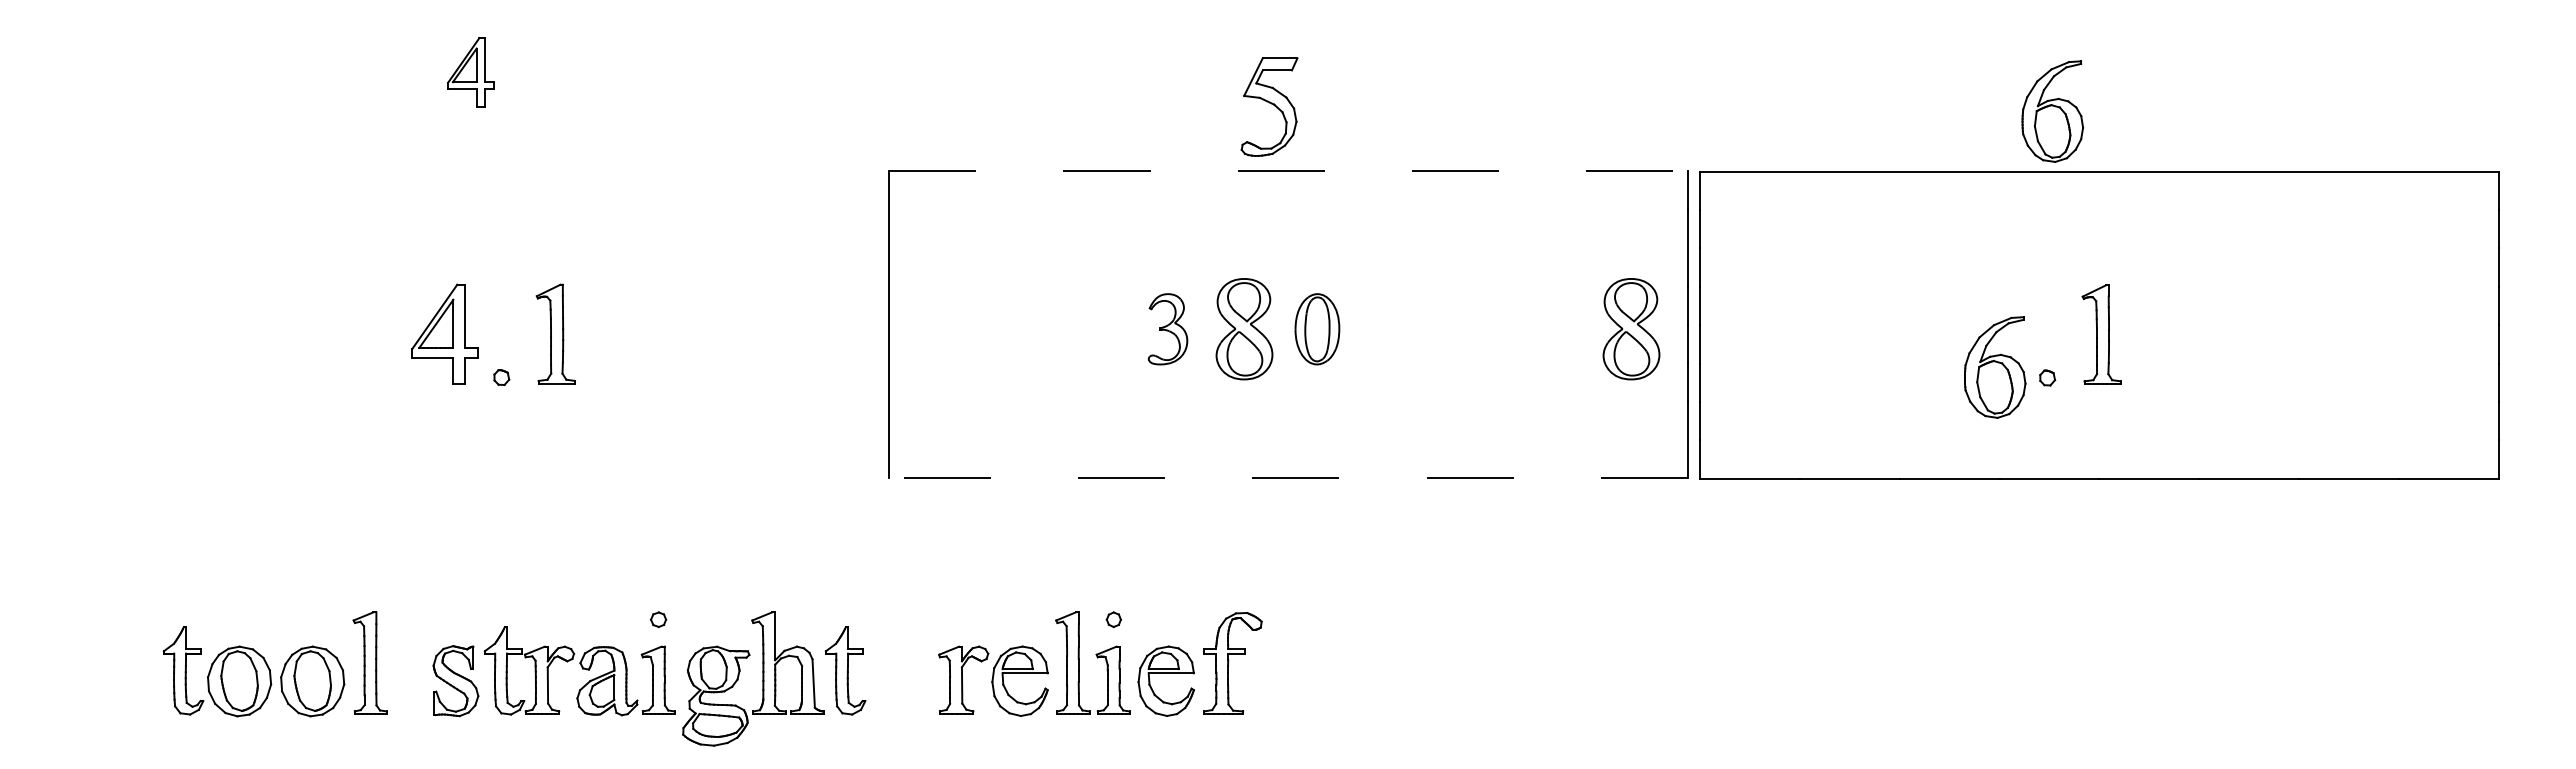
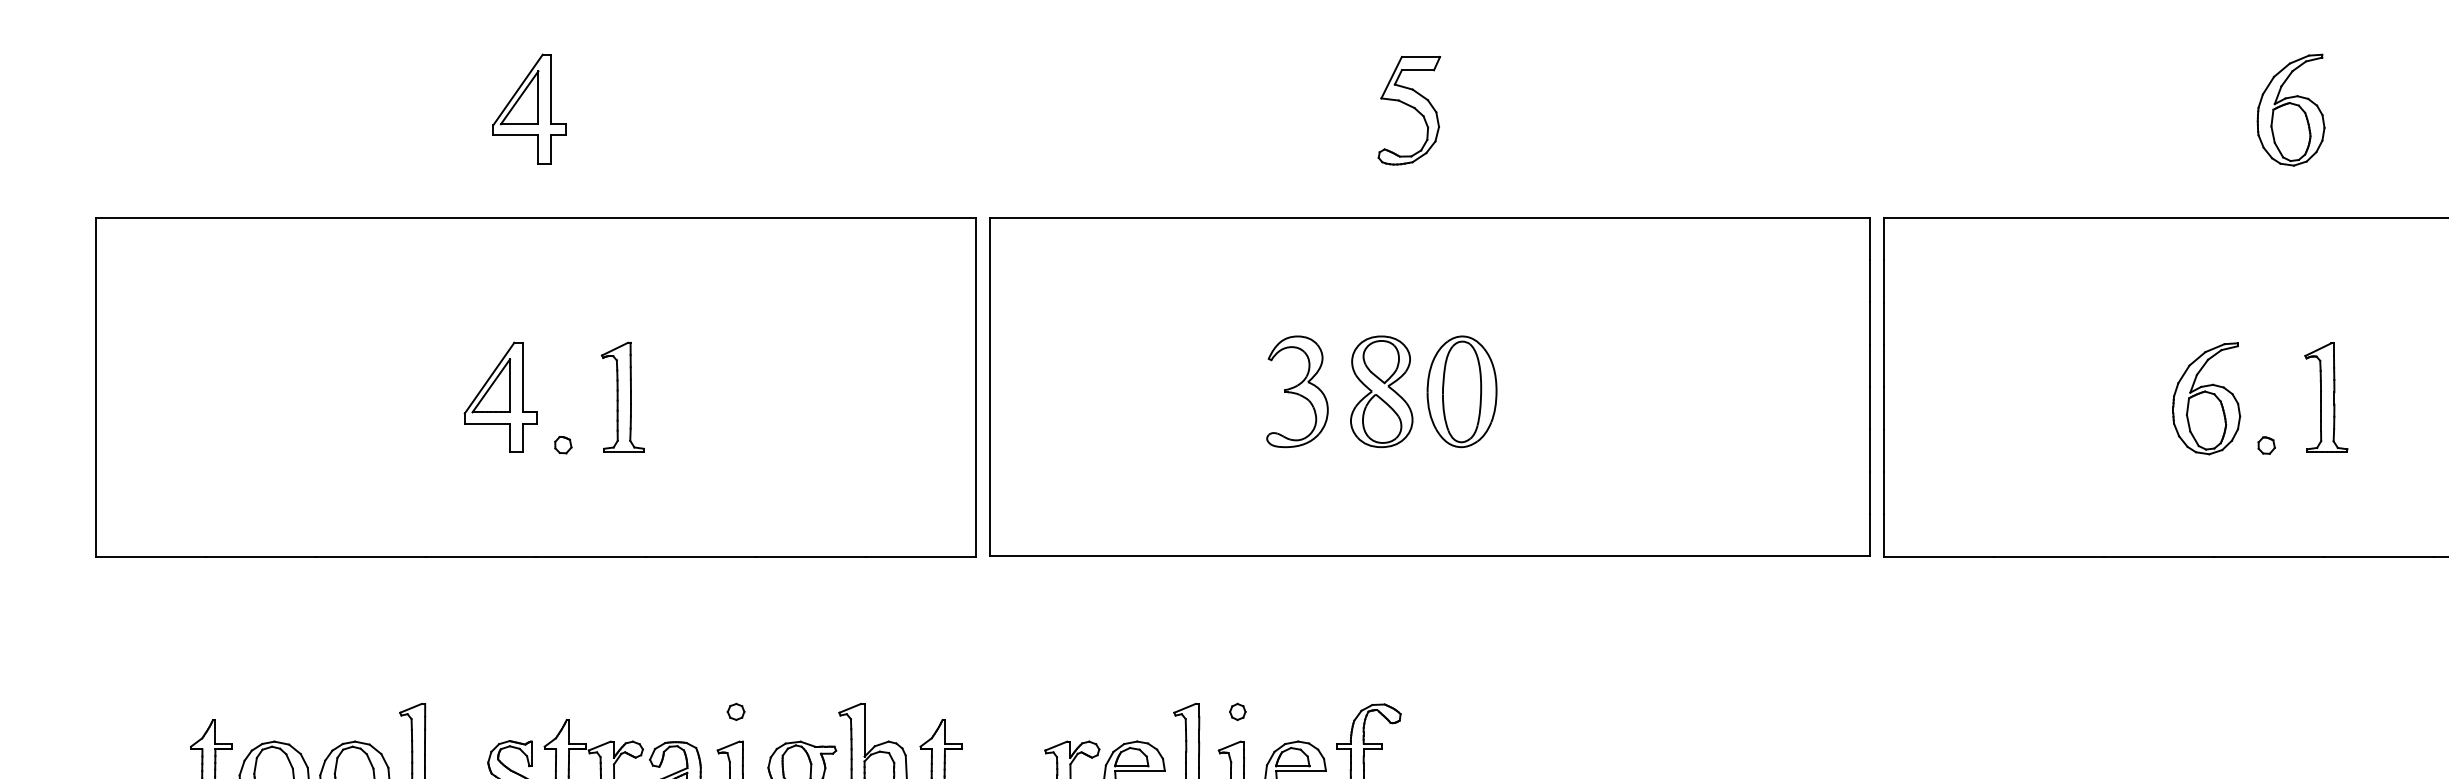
part: (470, 72) -> (528, 108), size x1.43
part: (1269, 106) -> (1409, 110), moved
part: (2052, 111) -> (2290, 110), moved
line: (1289, 171) -> (1431, 218), dashed -> solid
part: (476, 325) -> (535, 387), added
part: (1167, 329) -> (1296, 392), size x1.43
part: (1317, 329) -> (1462, 392), size x1.43
part: (1631, 329) -> (1808, 392), removed
part: (1995, 367) -> (2207, 398), moved
line: (1288, 478) -> (1430, 556), dashed -> solid

